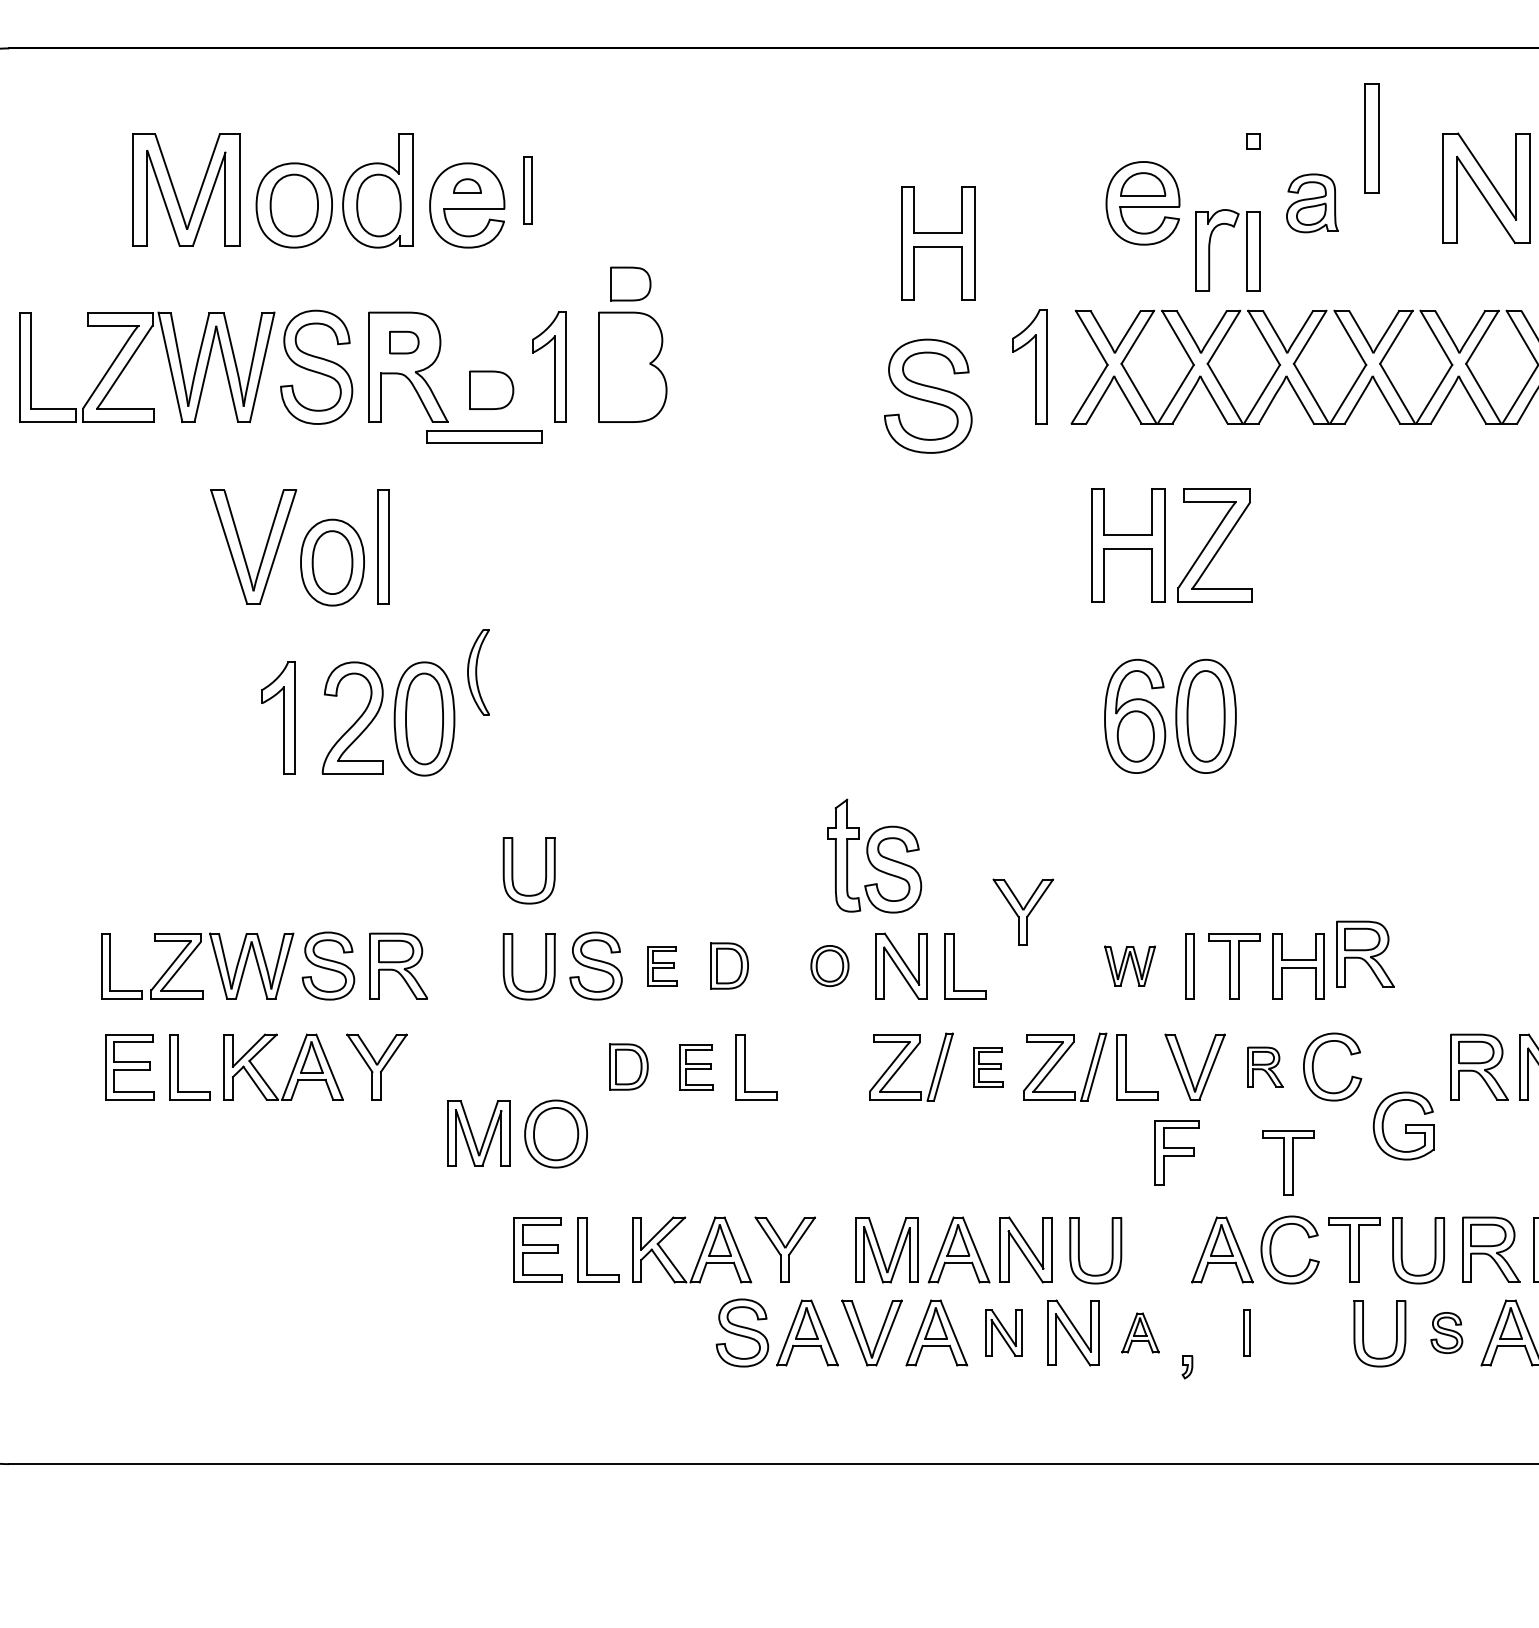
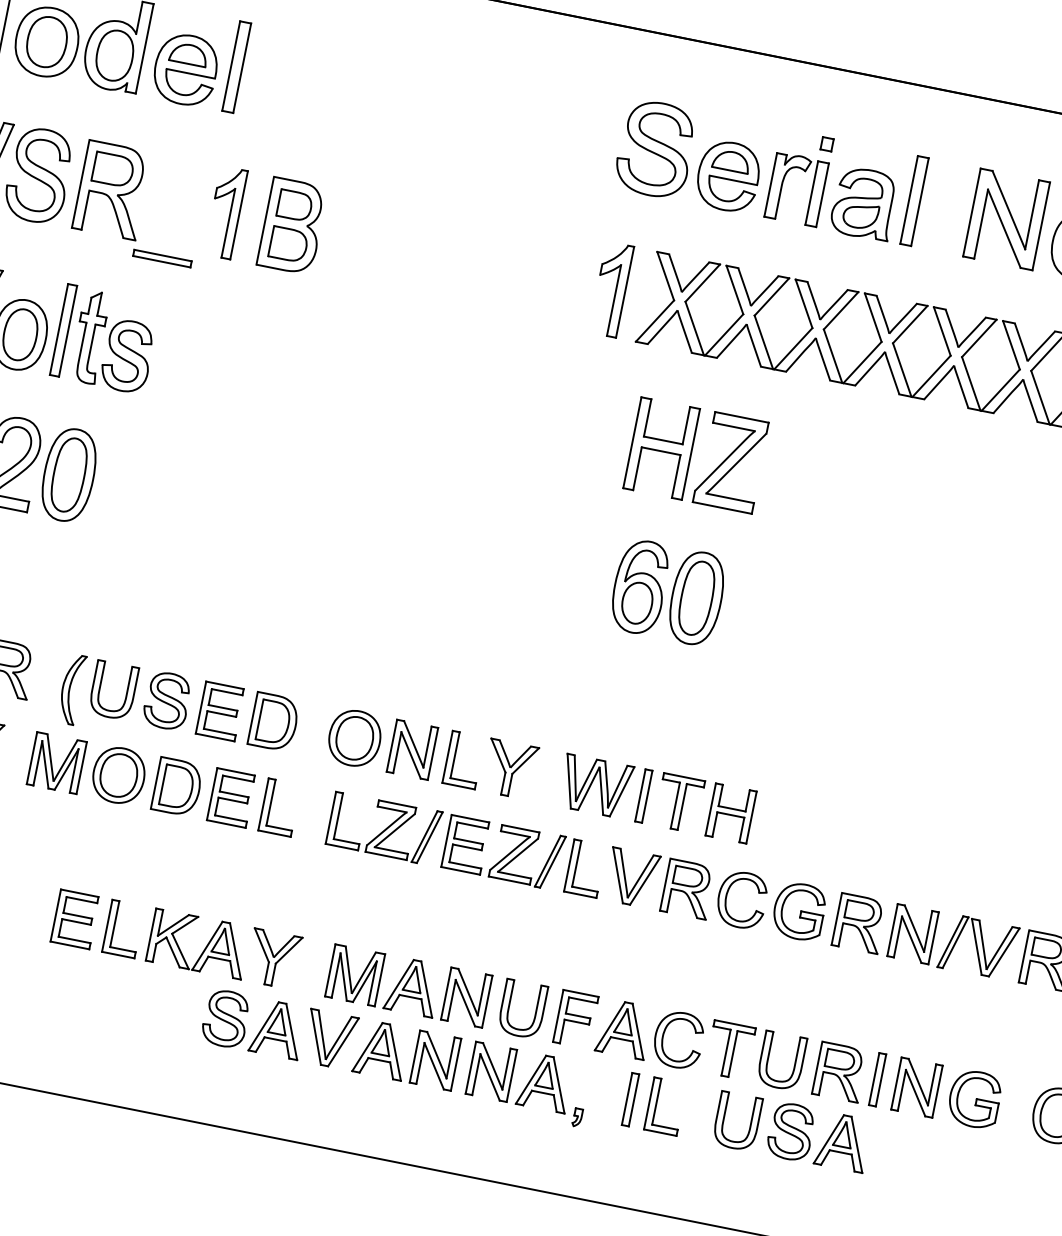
part: (1371, 138) -> (914, 201), moved
part: (467, 185) -> (189, 53), size x1.67
part: (527, 189) -> (236, 66), size x1.67
part: (1312, 203) -> (864, 203), size x1.43
part: (938, 243) -> (557, 175), removed
part: (1210, 250) -> (782, 186), moved
part: (630, 283) -> (294, 205), moved
part: (404, 342) -> (113, 169), size x1.67
part: (491, 389) -> (288, 243), moved
part: (928, 395) -> (655, 148), moved
part: (484, 437) -> (162, 258), size x0.62
part: (478, 672) -> (71, 689), moved
part: (874, 855) -> (114, 341), moved
part: (513, 870) -> (116, 610), removed
part: (1023, 911) -> (510, 768), moved
part: (1365, 953) -> (786, 814), removed
part: (729, 965) -> (274, 721), size x1.43
part: (829, 965) -> (354, 737), size x1.67
part: (1129, 965) -> (595, 785), size x1.67
part: (661, 966) -> (219, 711), size x1.67
part: (628, 1066) -> (177, 786), size x1.43
part: (1265, 1066) -> (688, 888), size x1.67
part: (696, 1067) -> (231, 798), size x1.43
part: (829, 1067) -> (338, 819), added
part: (988, 1067) -> (465, 845), size x1.67
part: (1403, 1125) -> (799, 910), moved
part: (478, 1133) -> (56, 763), moved
part: (555, 1133) -> (118, 774), moved
part: (1176, 1152) -> (575, 1018), moved
part: (1288, 1162) -> (691, 969), removed
part: (1003, 1332) -> (435, 1060), size x1.43
part: (1140, 1332) -> (545, 1082), size x1.67
part: (1246, 1332) -> (630, 1099), size x1.43
part: (1279, 1332) -> (656, 1104), added
part: (1446, 1332) -> (790, 1131), size x1.67

